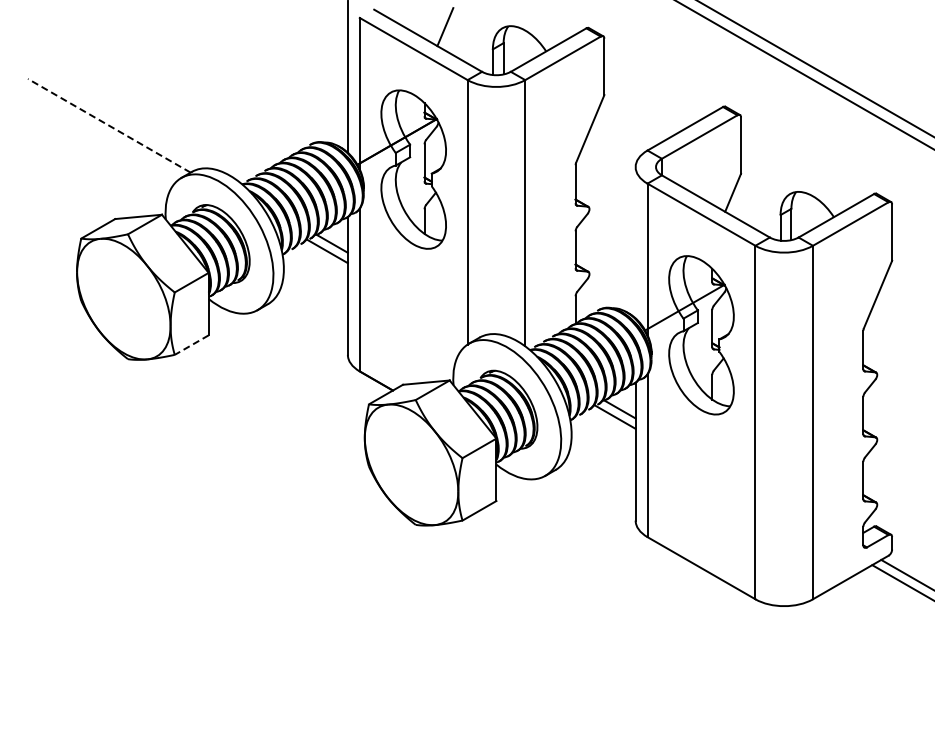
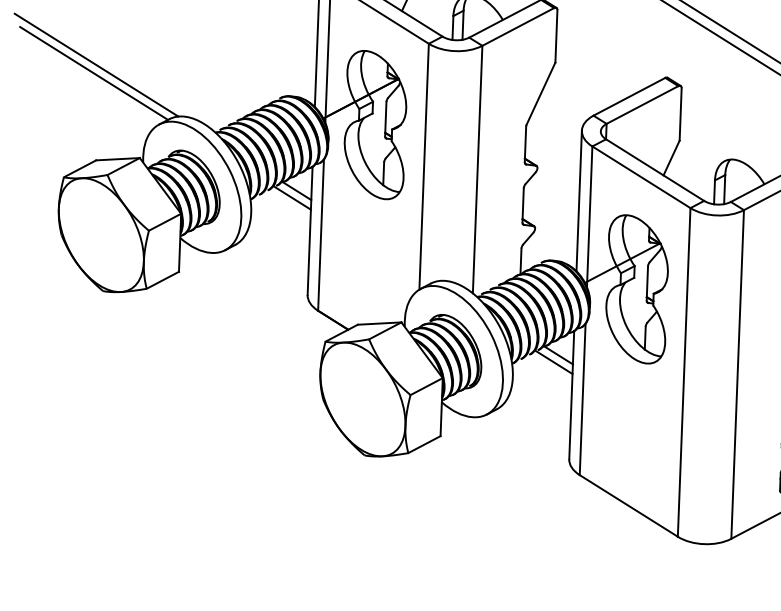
line: (111, 116) -> (96, 64), added
line: (109, 125) -> (94, 73), dashed -> solid
line: (635, 242) -> (579, 200), added
line: (191, 345) -> (162, 280), dashed -> solid

